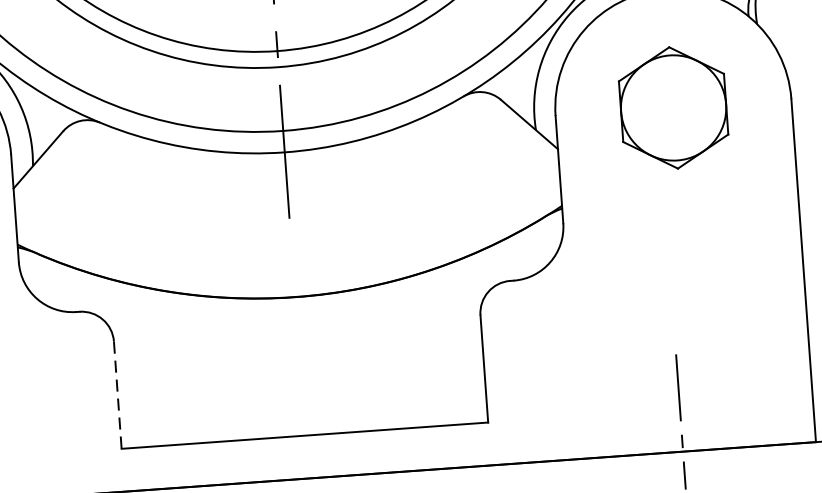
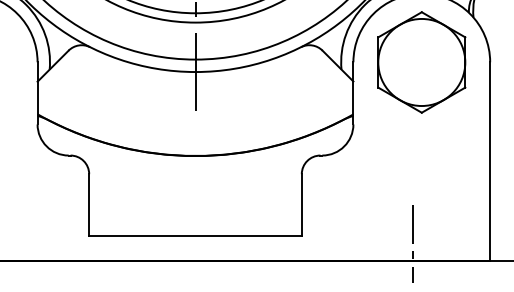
part: (673, 108) -> (421, 62), size x1.43
line: (118, 395) -> (89, 205), dashed -> solid

